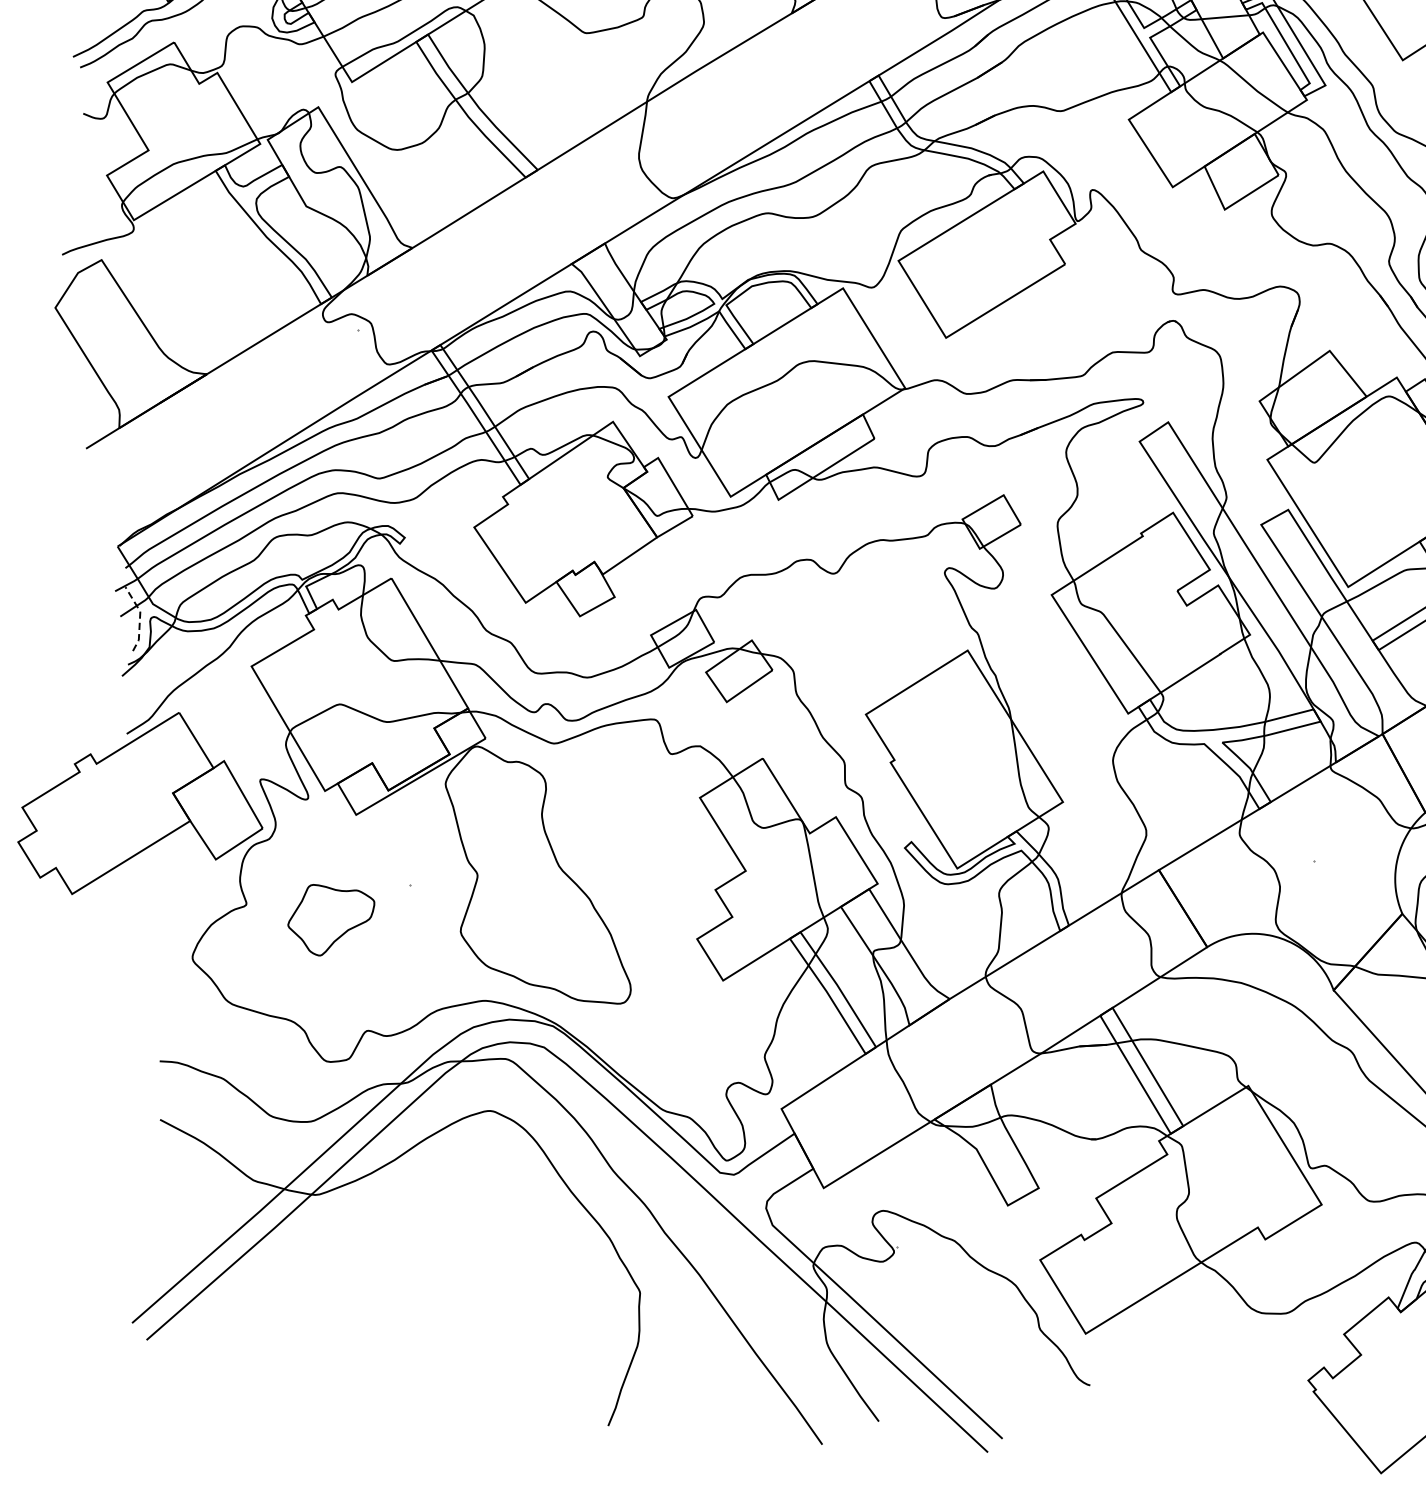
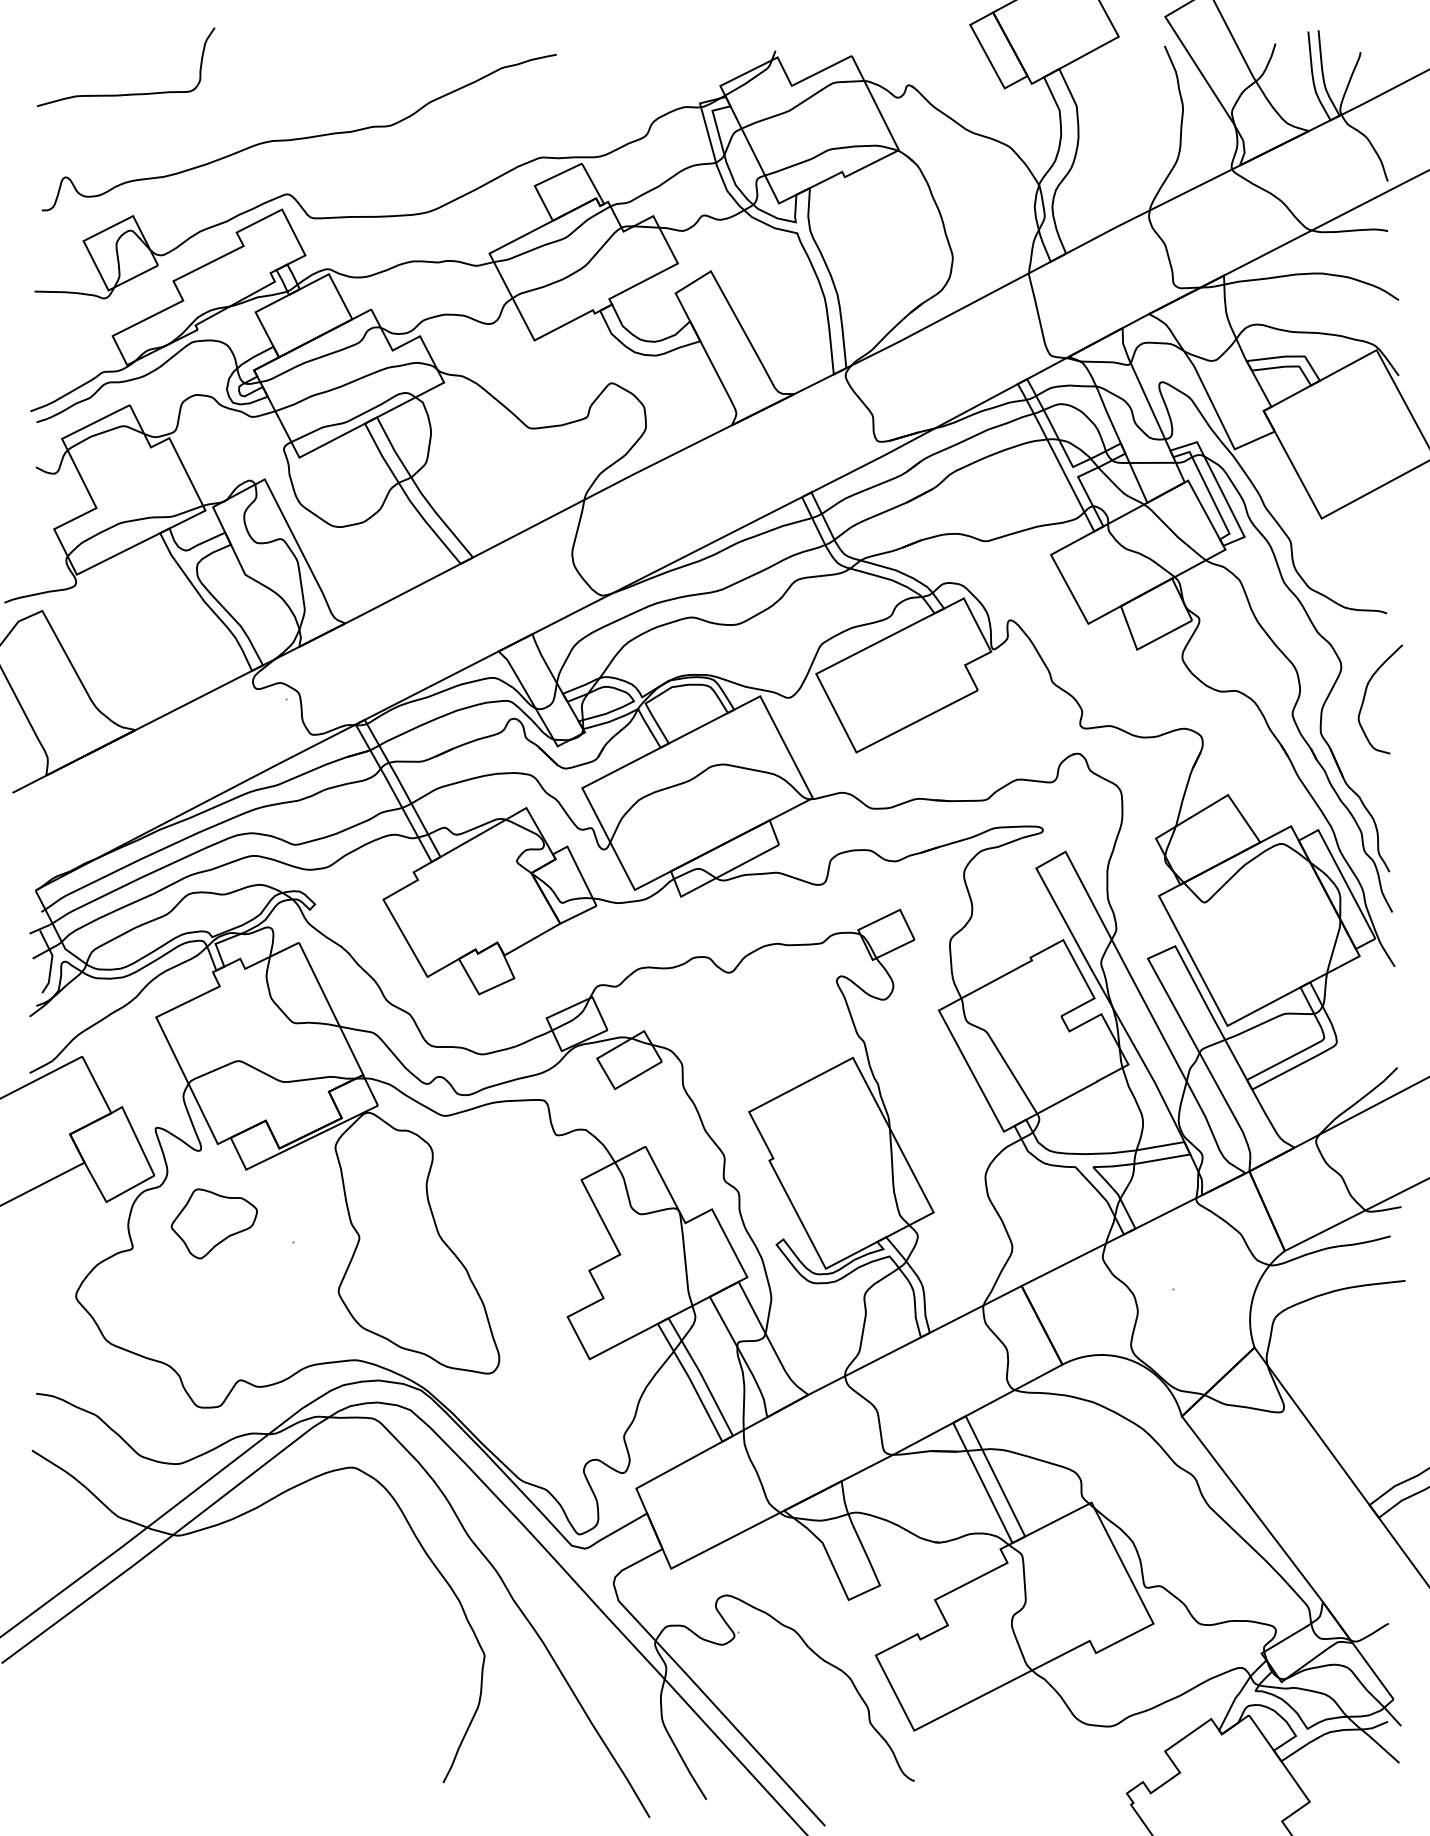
line: (139, 617) -> (51, 961), dashed -> solid
part: (330, 918) -> (213, 1223), moved

